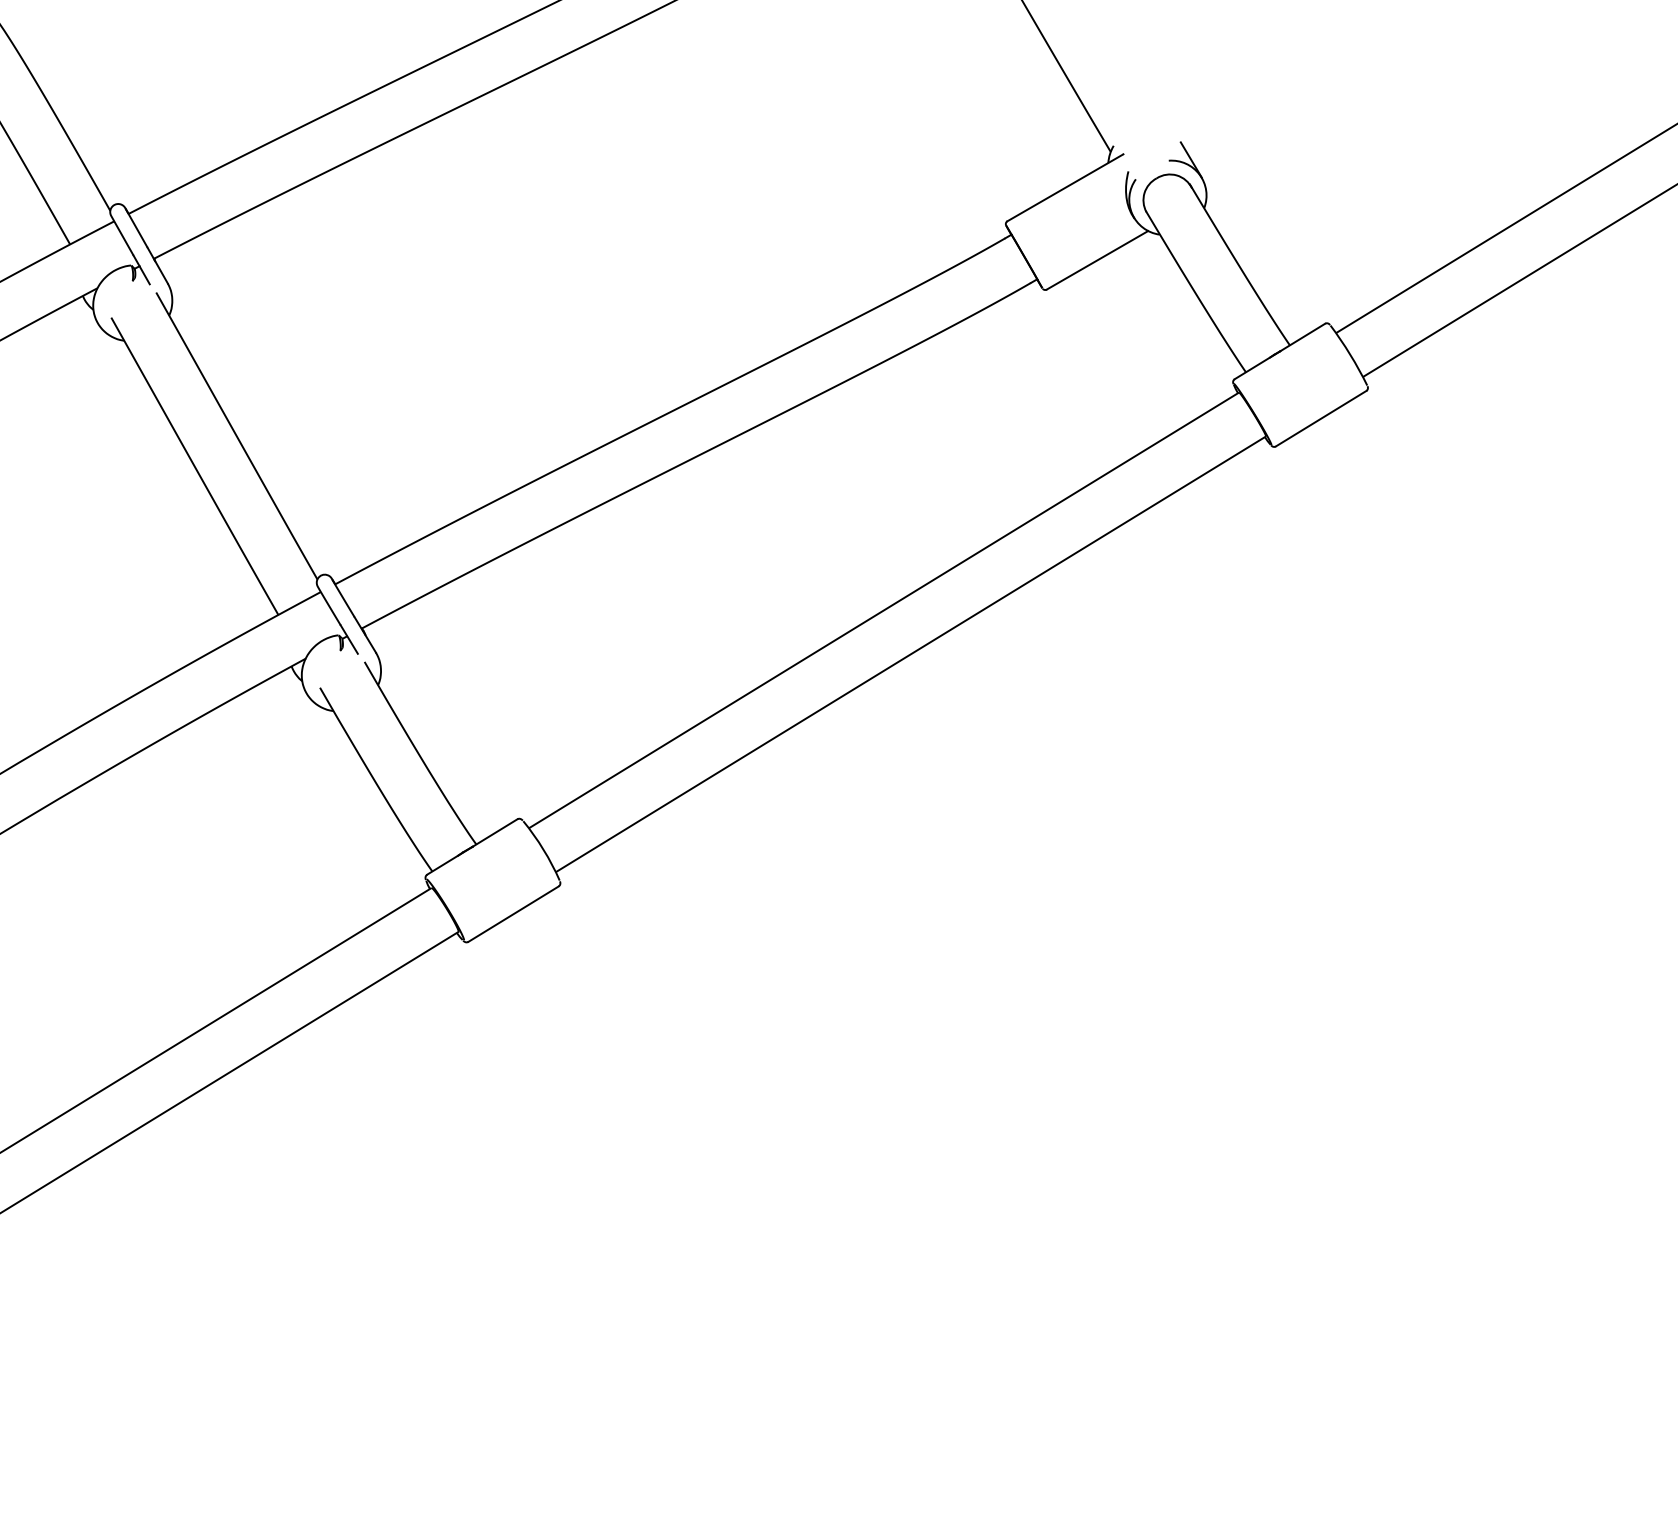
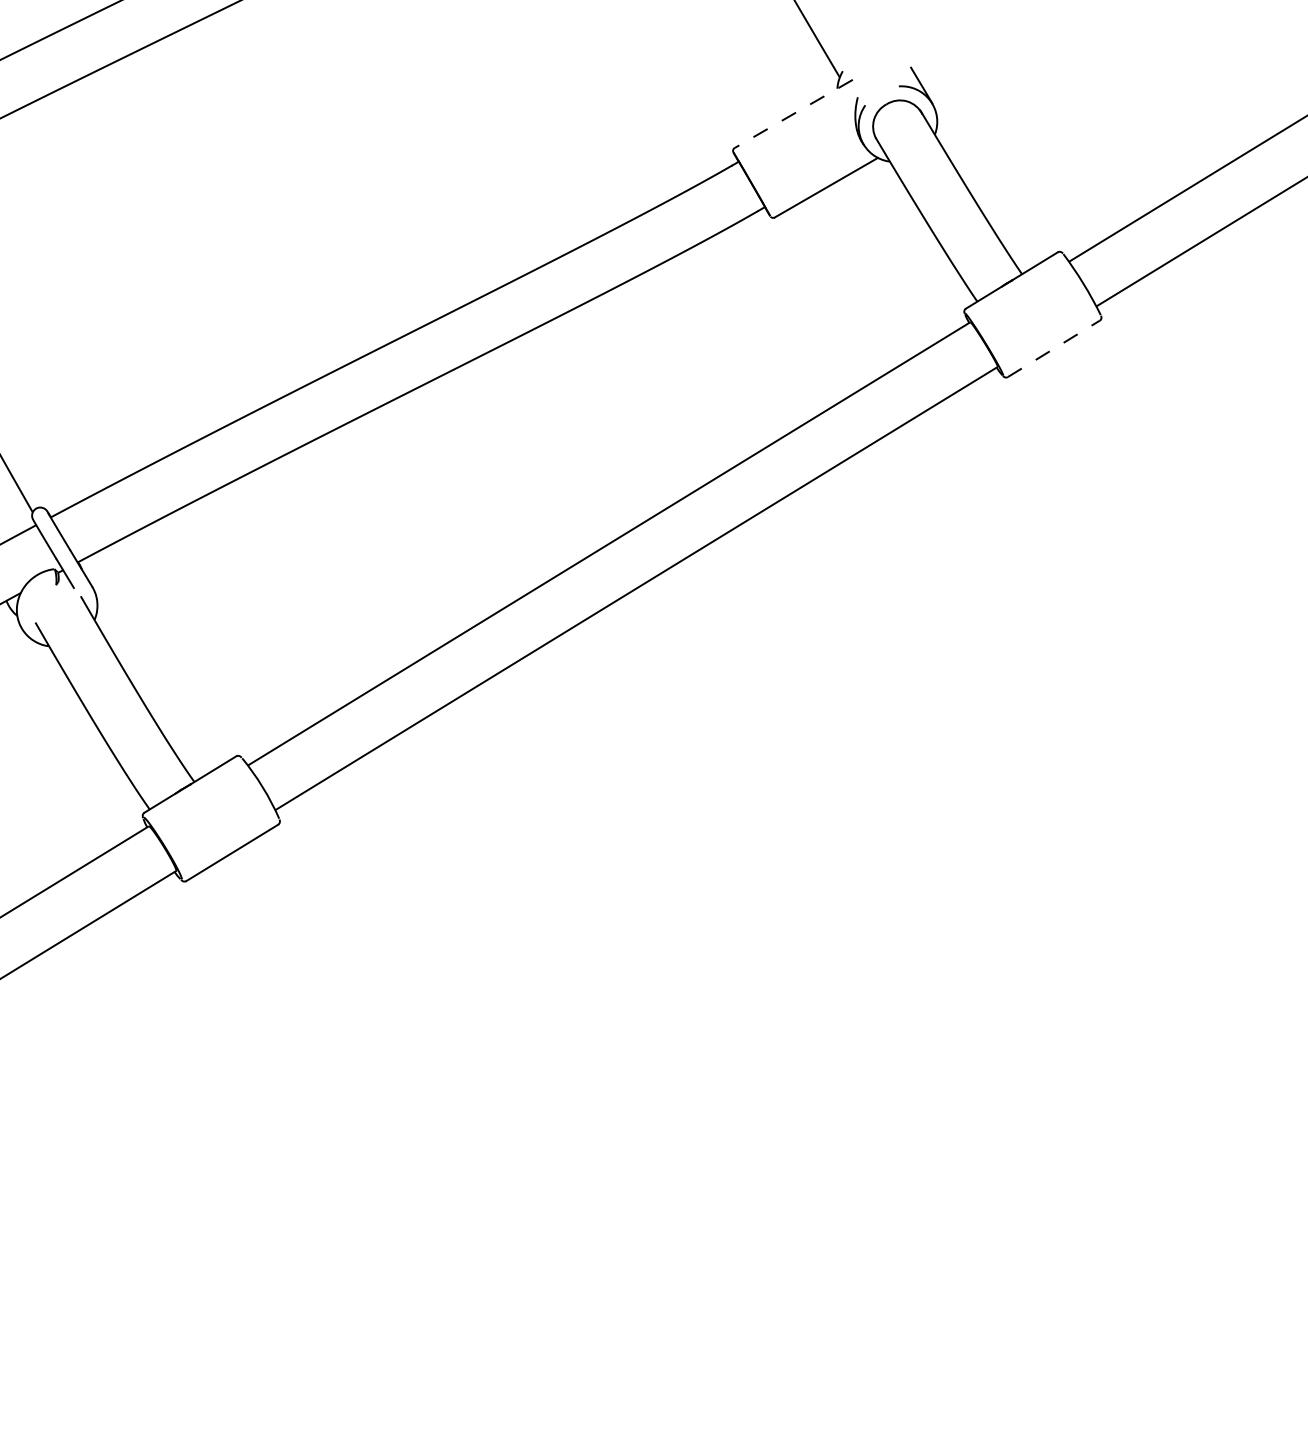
line: (1065, 187) -> (793, 113), solid -> dashed
line: (1321, 418) -> (1054, 348), solid -> dashed

